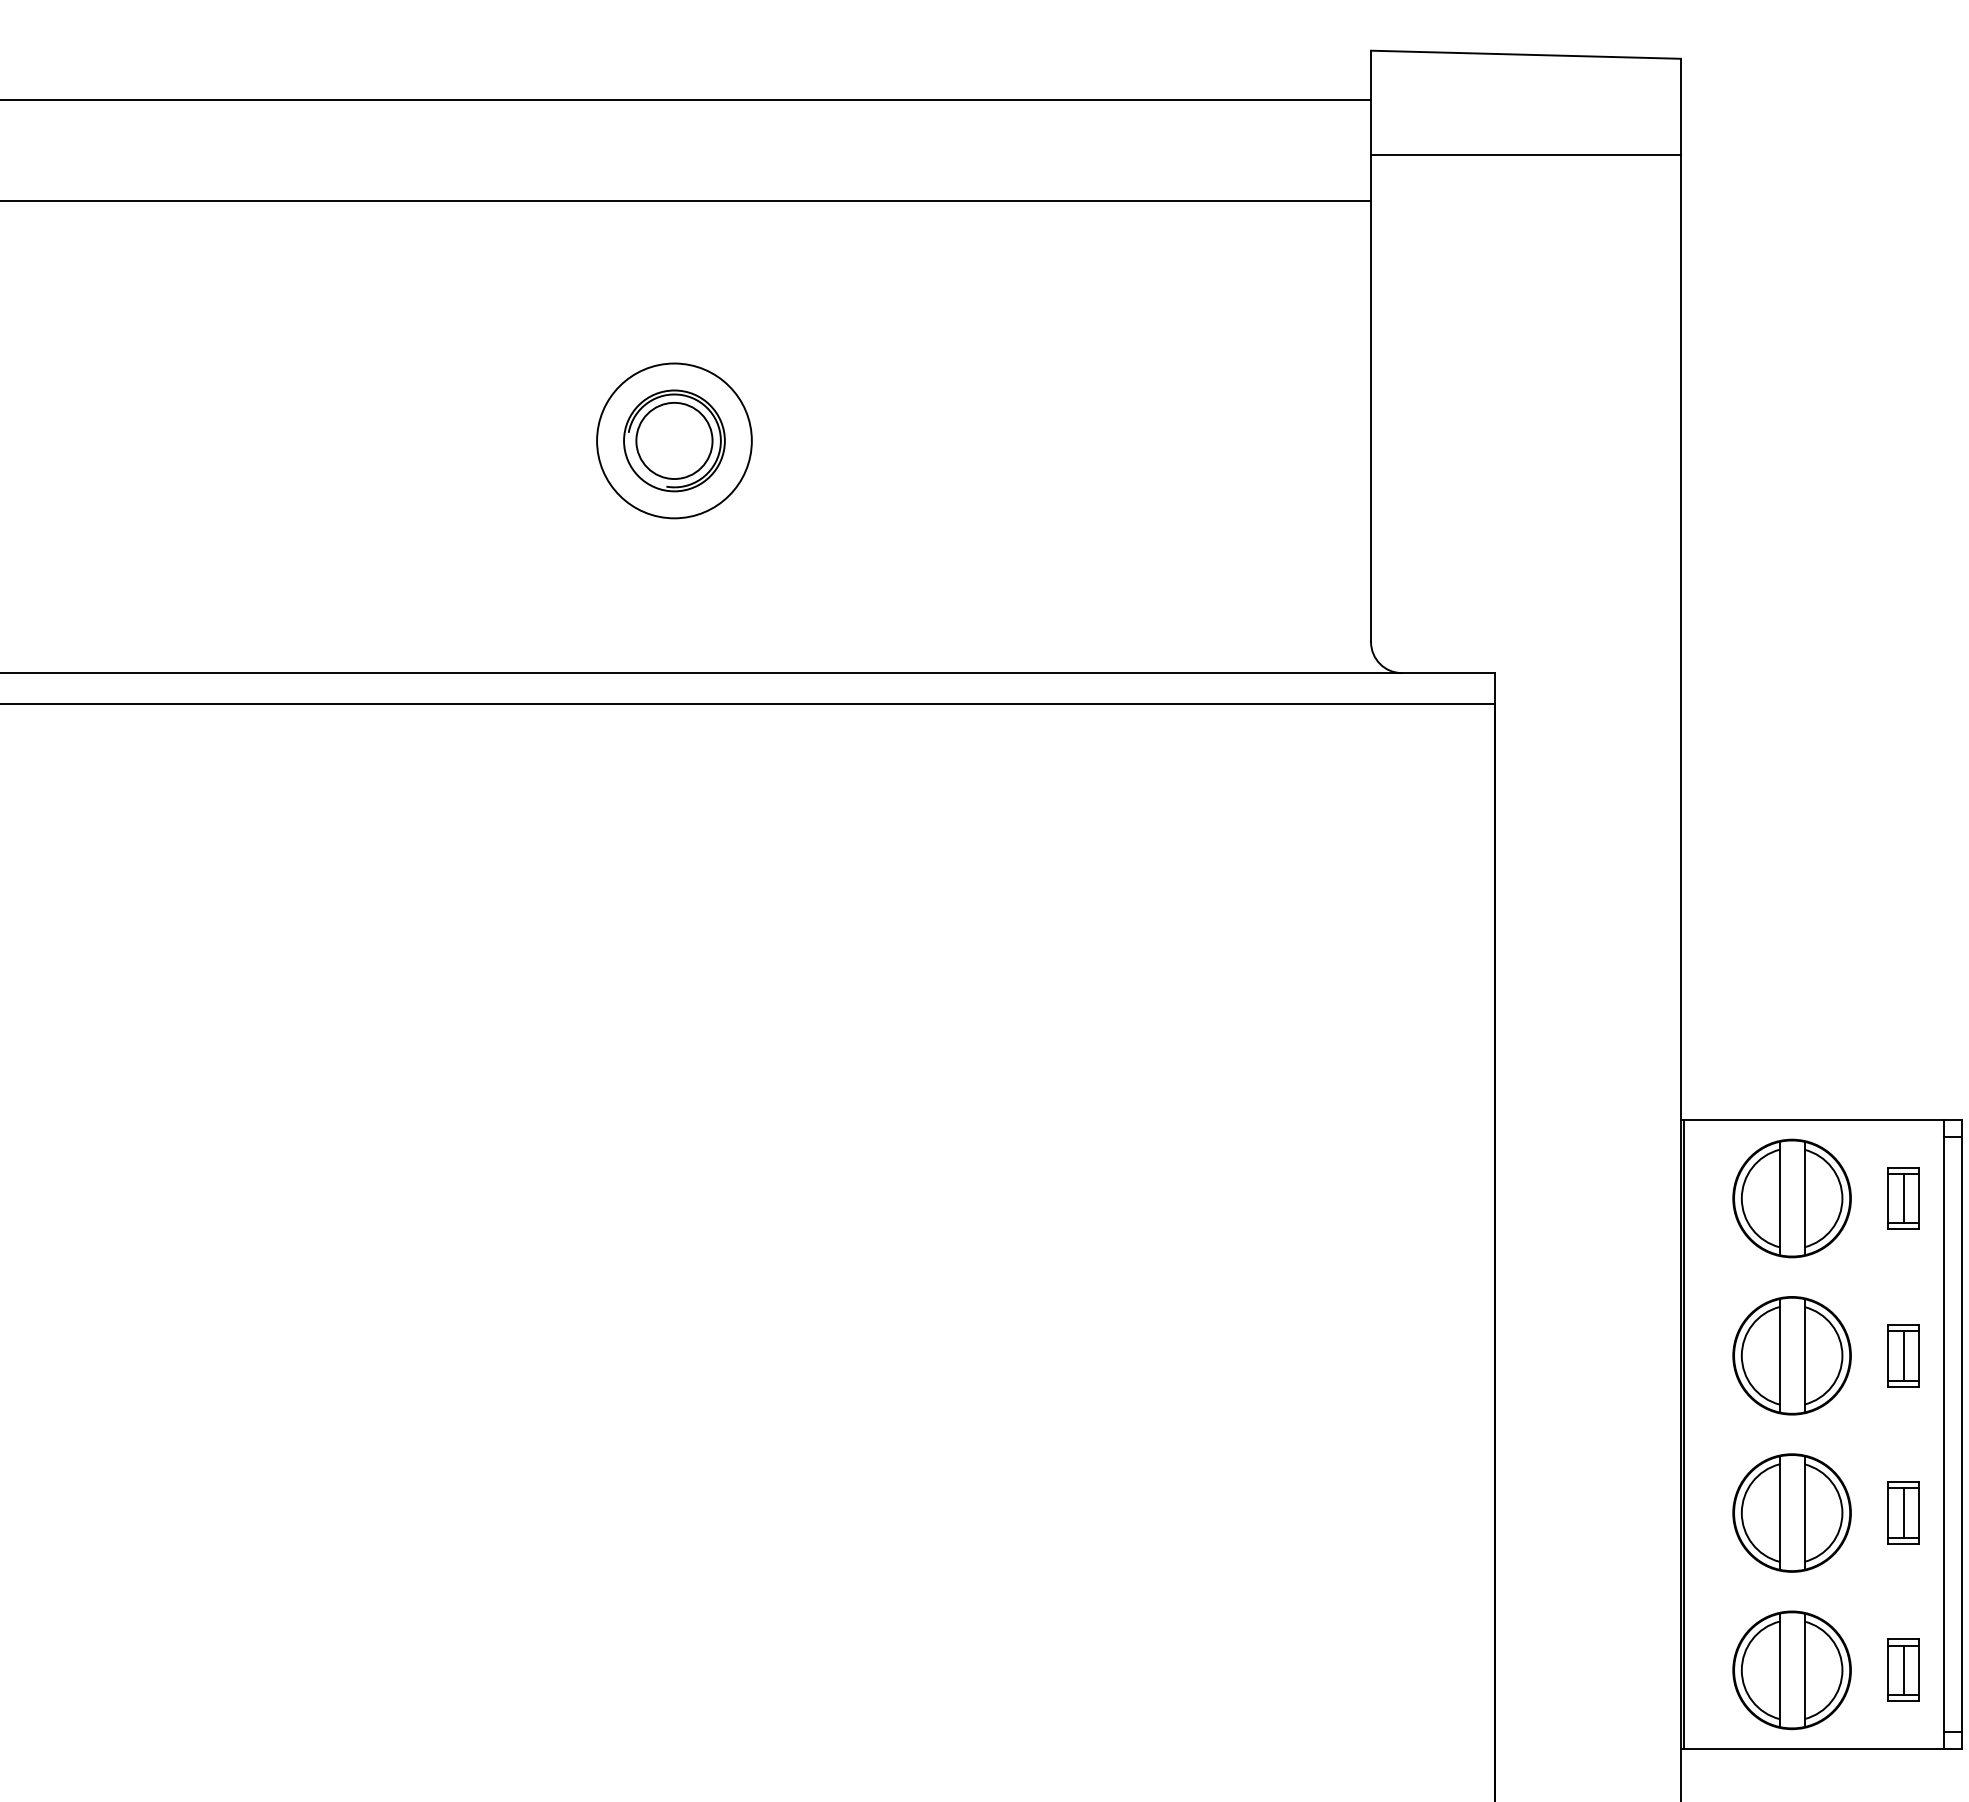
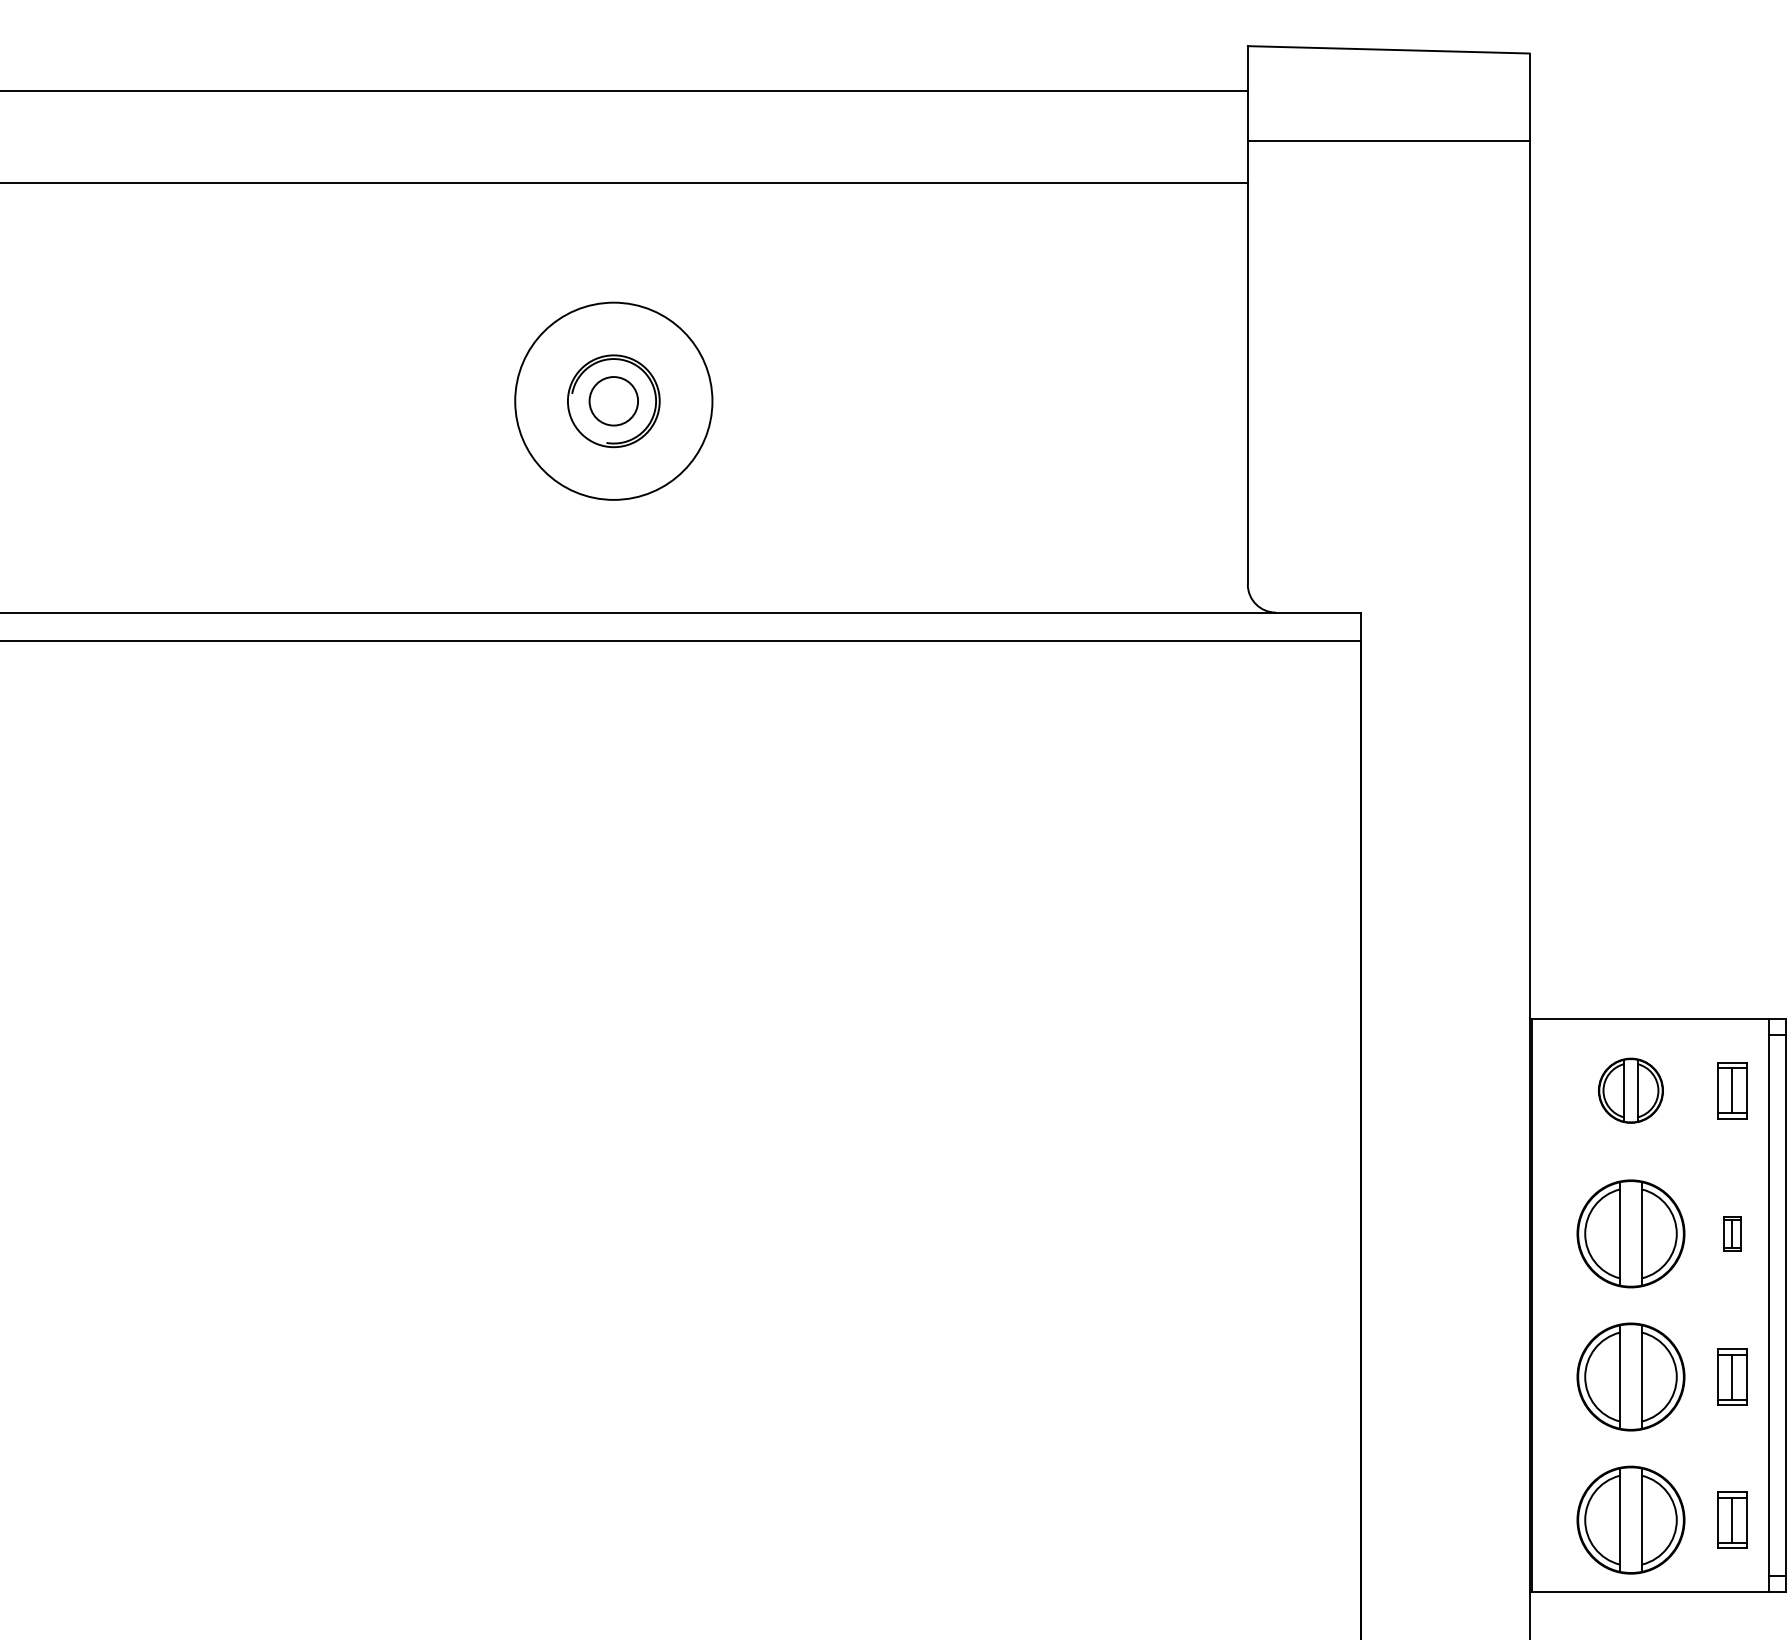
circle: (674, 440) -> (613, 400), size x0.7
circle: (674, 440) -> (613, 400), size x1.4
part: (1791, 1198) -> (1630, 1090), size x0.6
part: (1903, 1355) -> (1732, 1233), size x0.6

